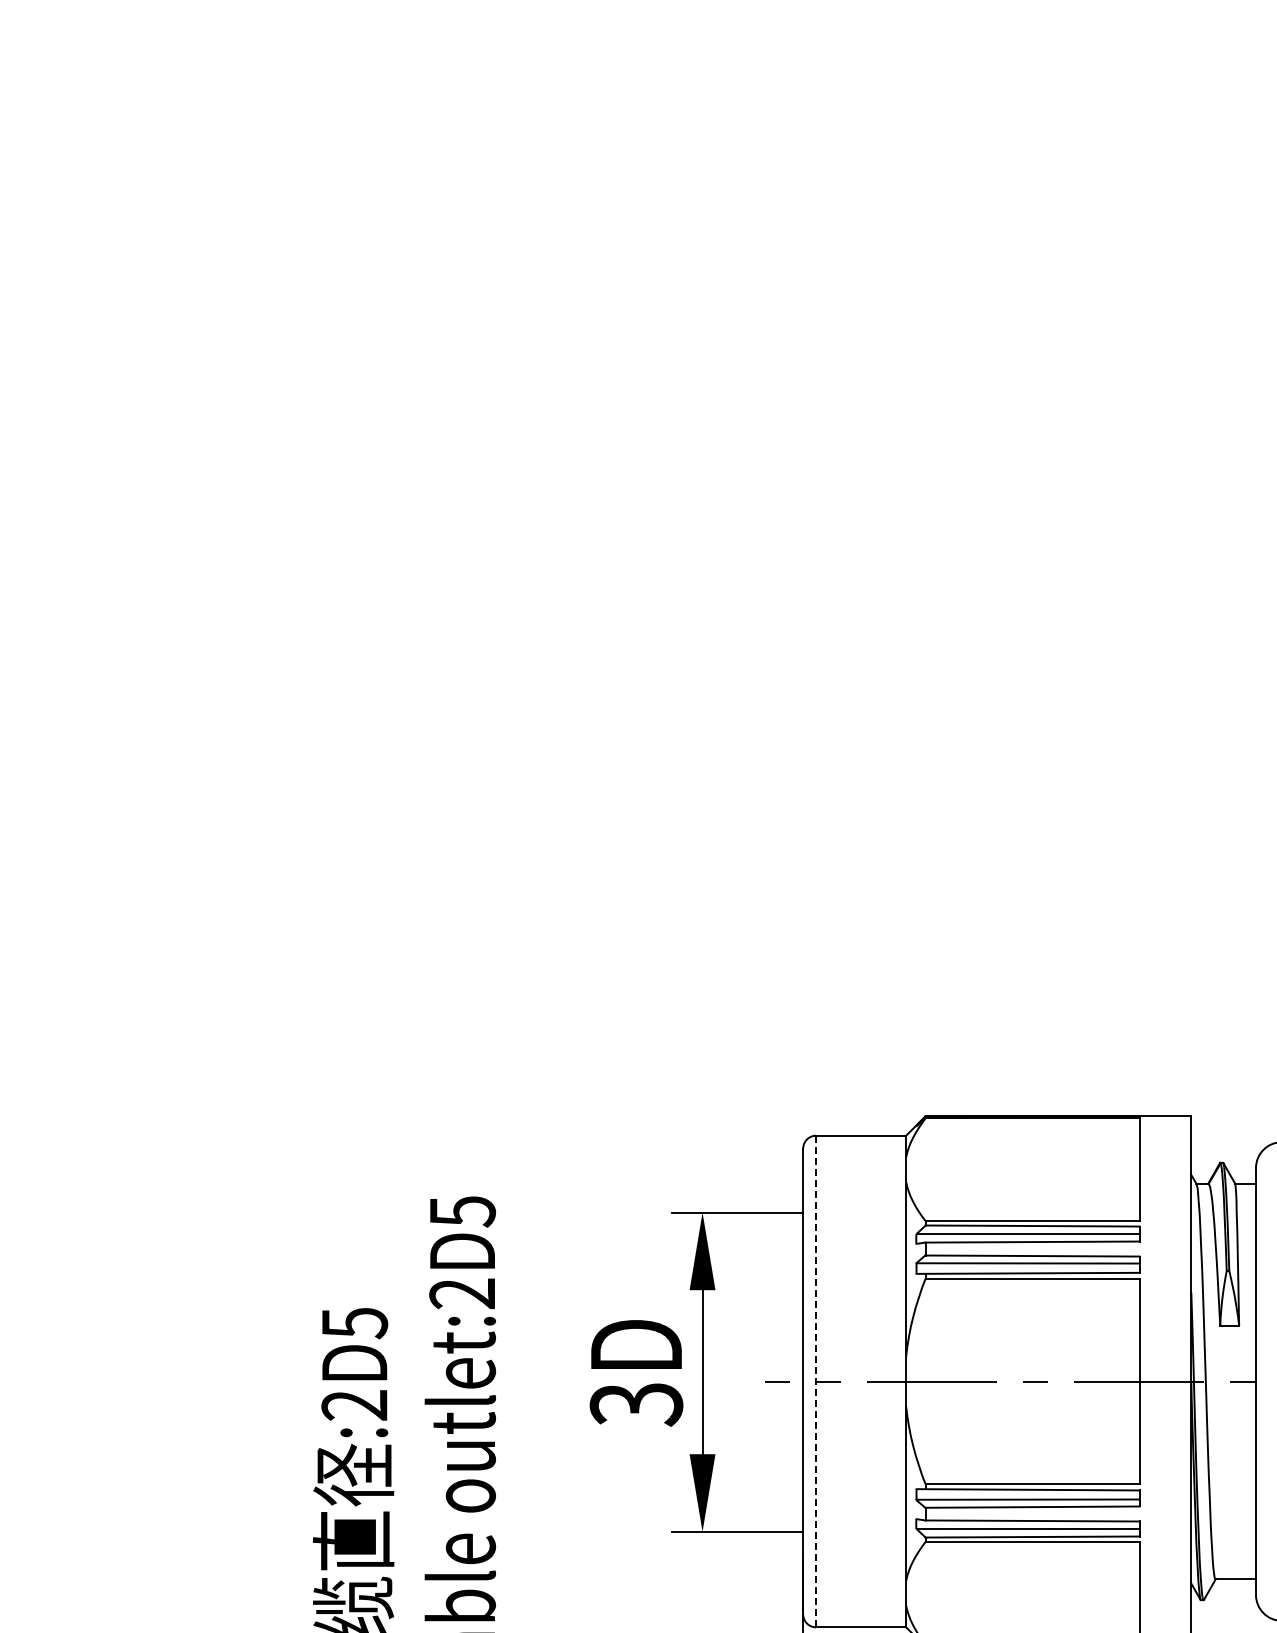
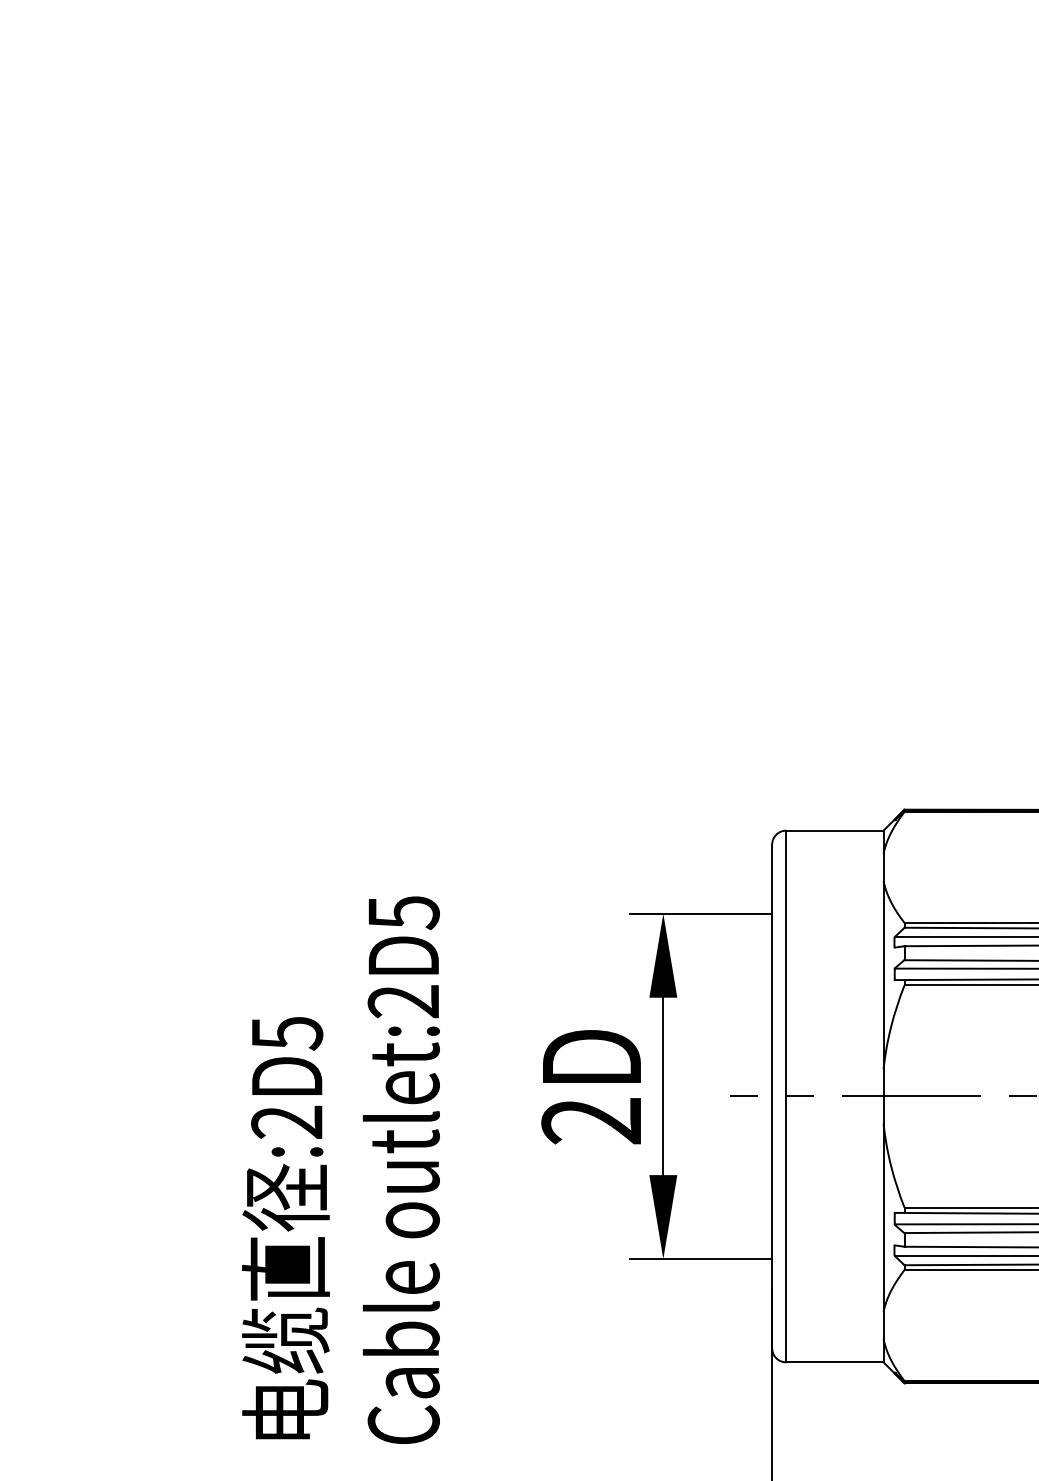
line: (816, 1381) -> (786, 1096), dashed -> solid
text: (636, 1404) -> (591, 1121), 3D -> 2D

